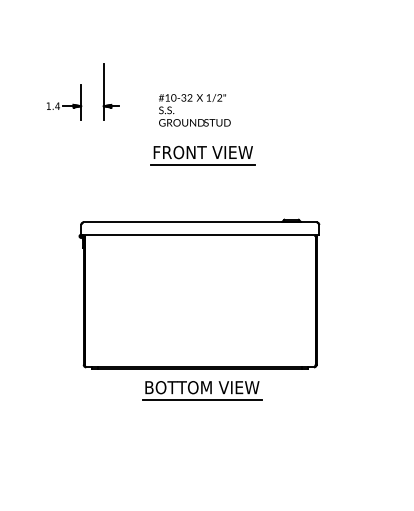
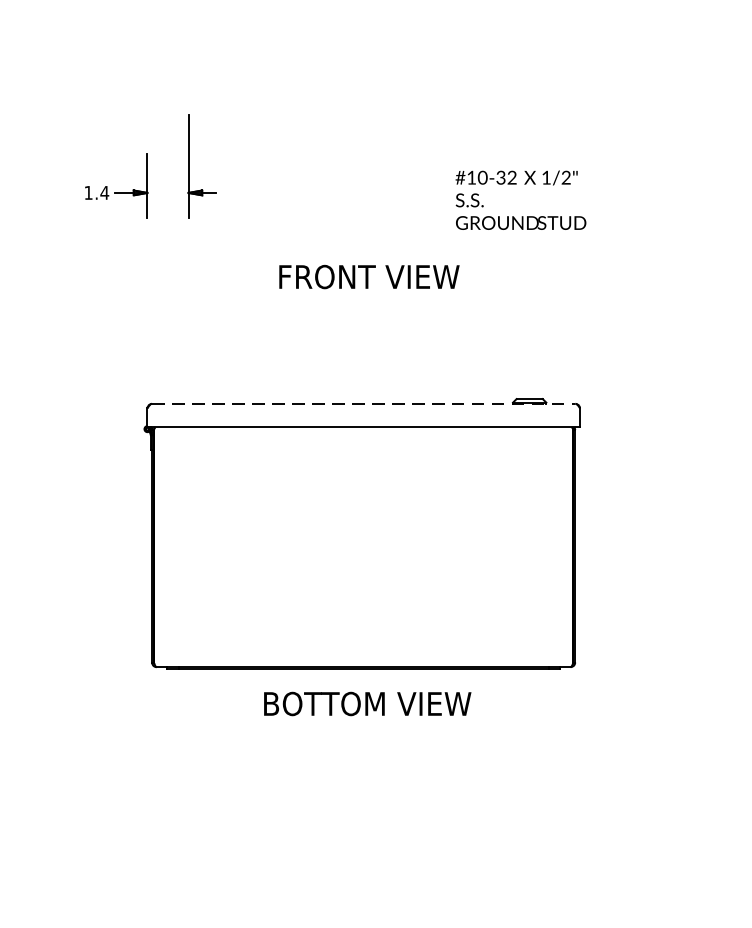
text: (194, 110) -> (520, 200), moved
line: (202, 165) -> (367, 300), removed
line: (200, 222) -> (364, 404), solid -> dashed
line: (201, 400) -> (366, 727), removed

